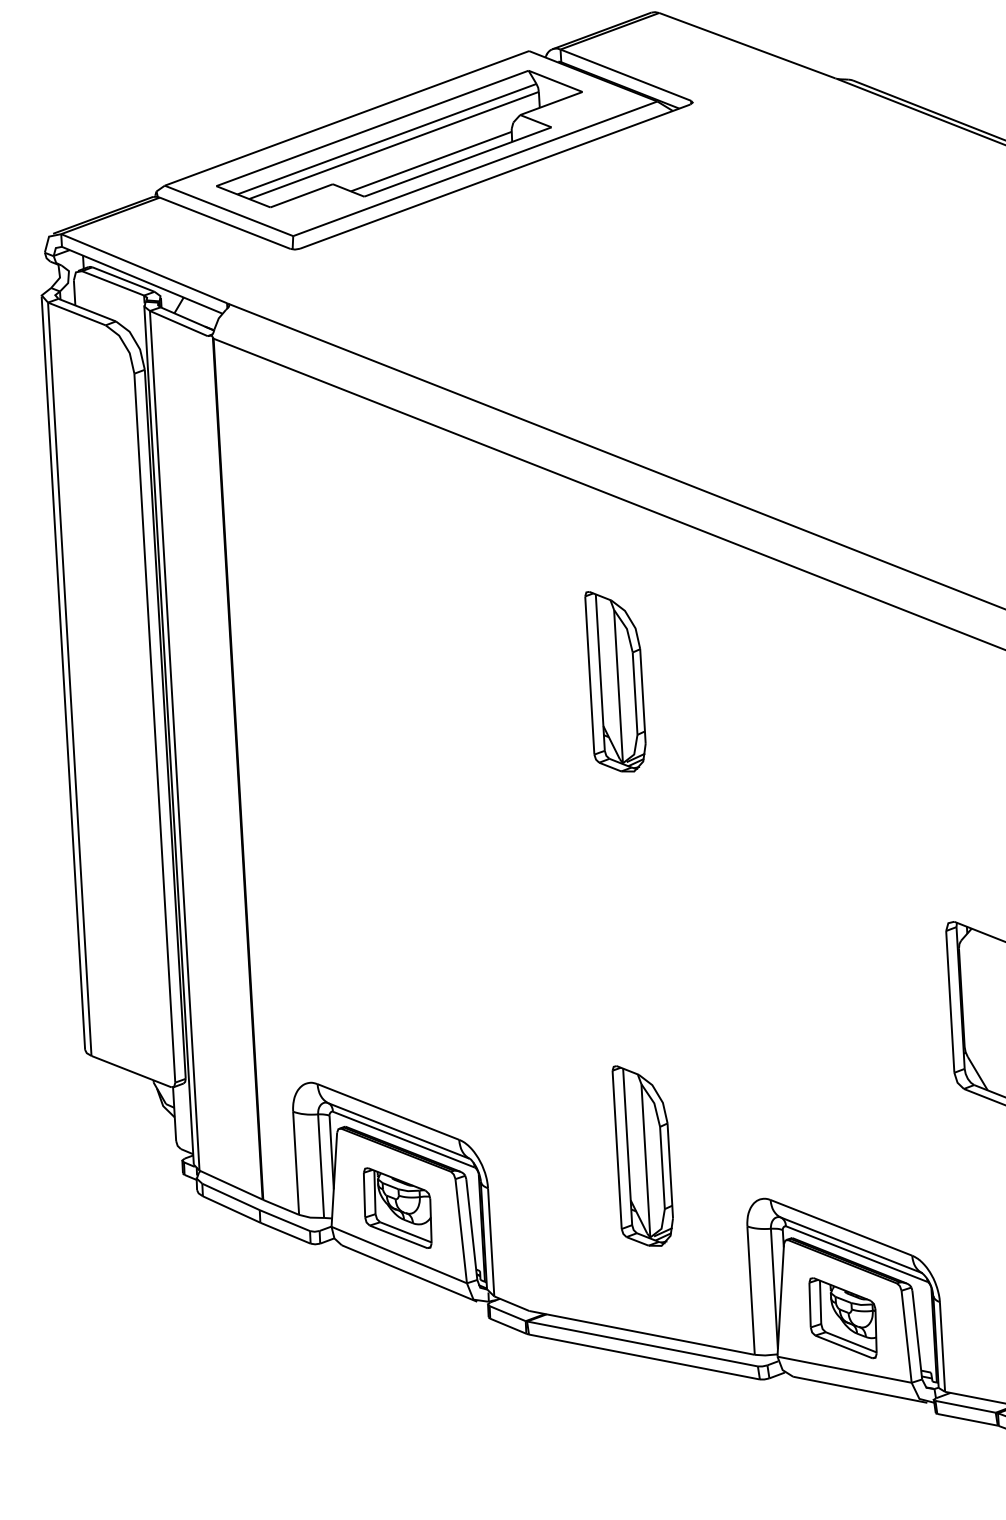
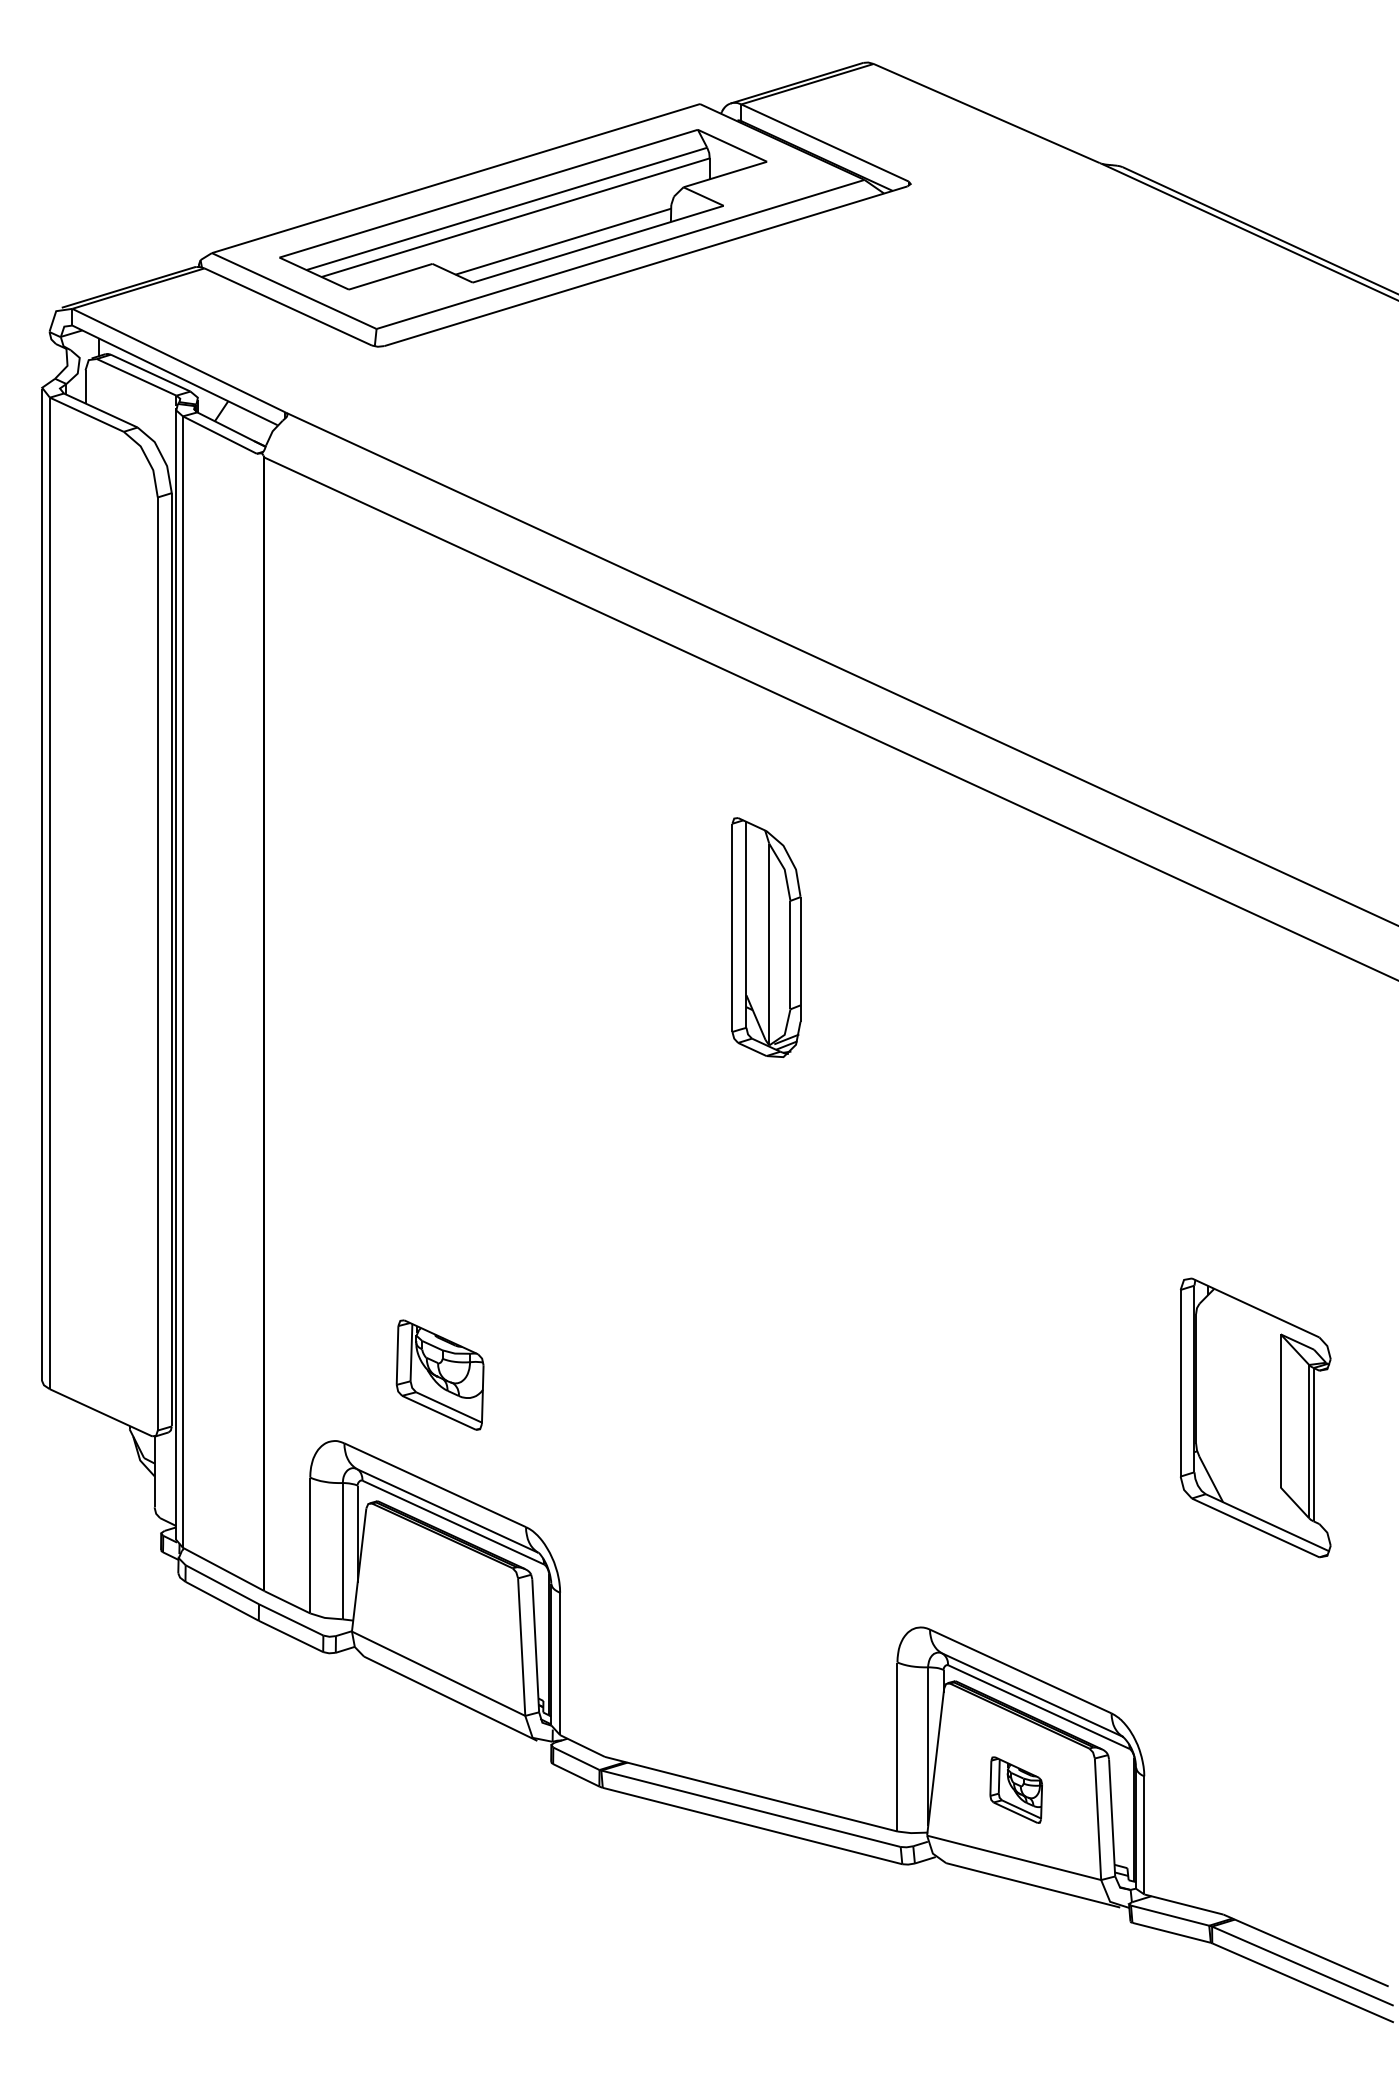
part: (643, 1155) -> (766, 1561), removed
part: (397, 1207) -> (439, 1374), moved
part: (843, 1317) -> (1016, 1789), size x0.6

